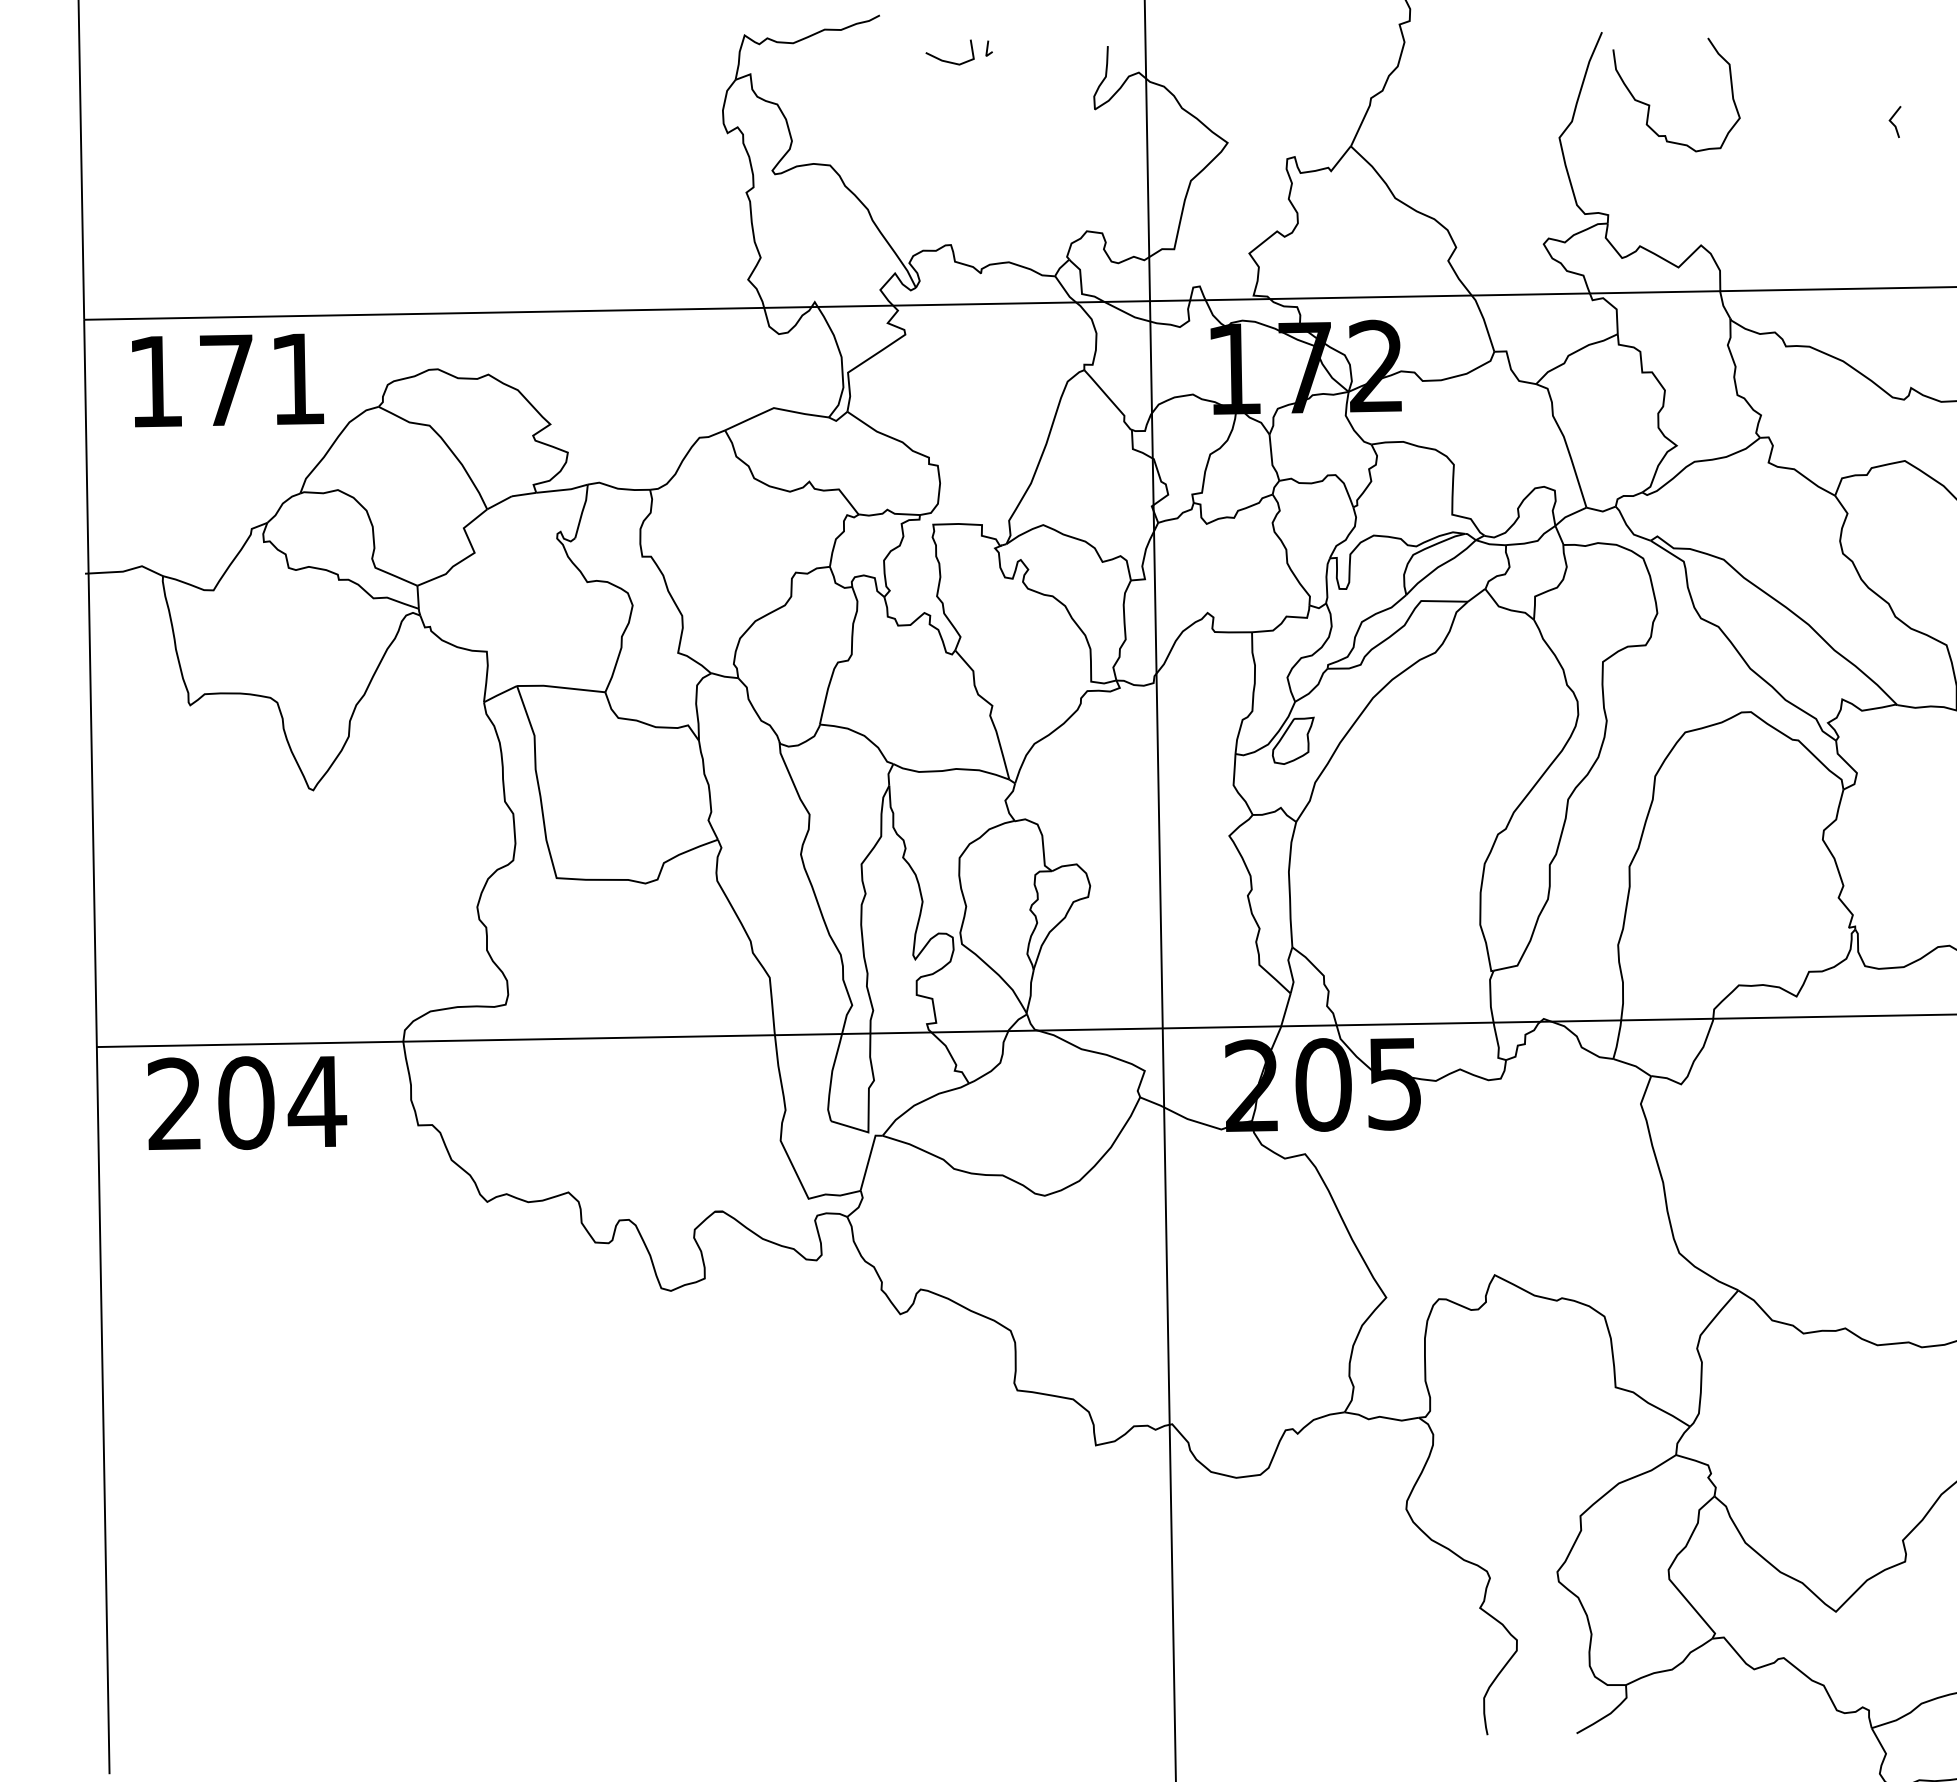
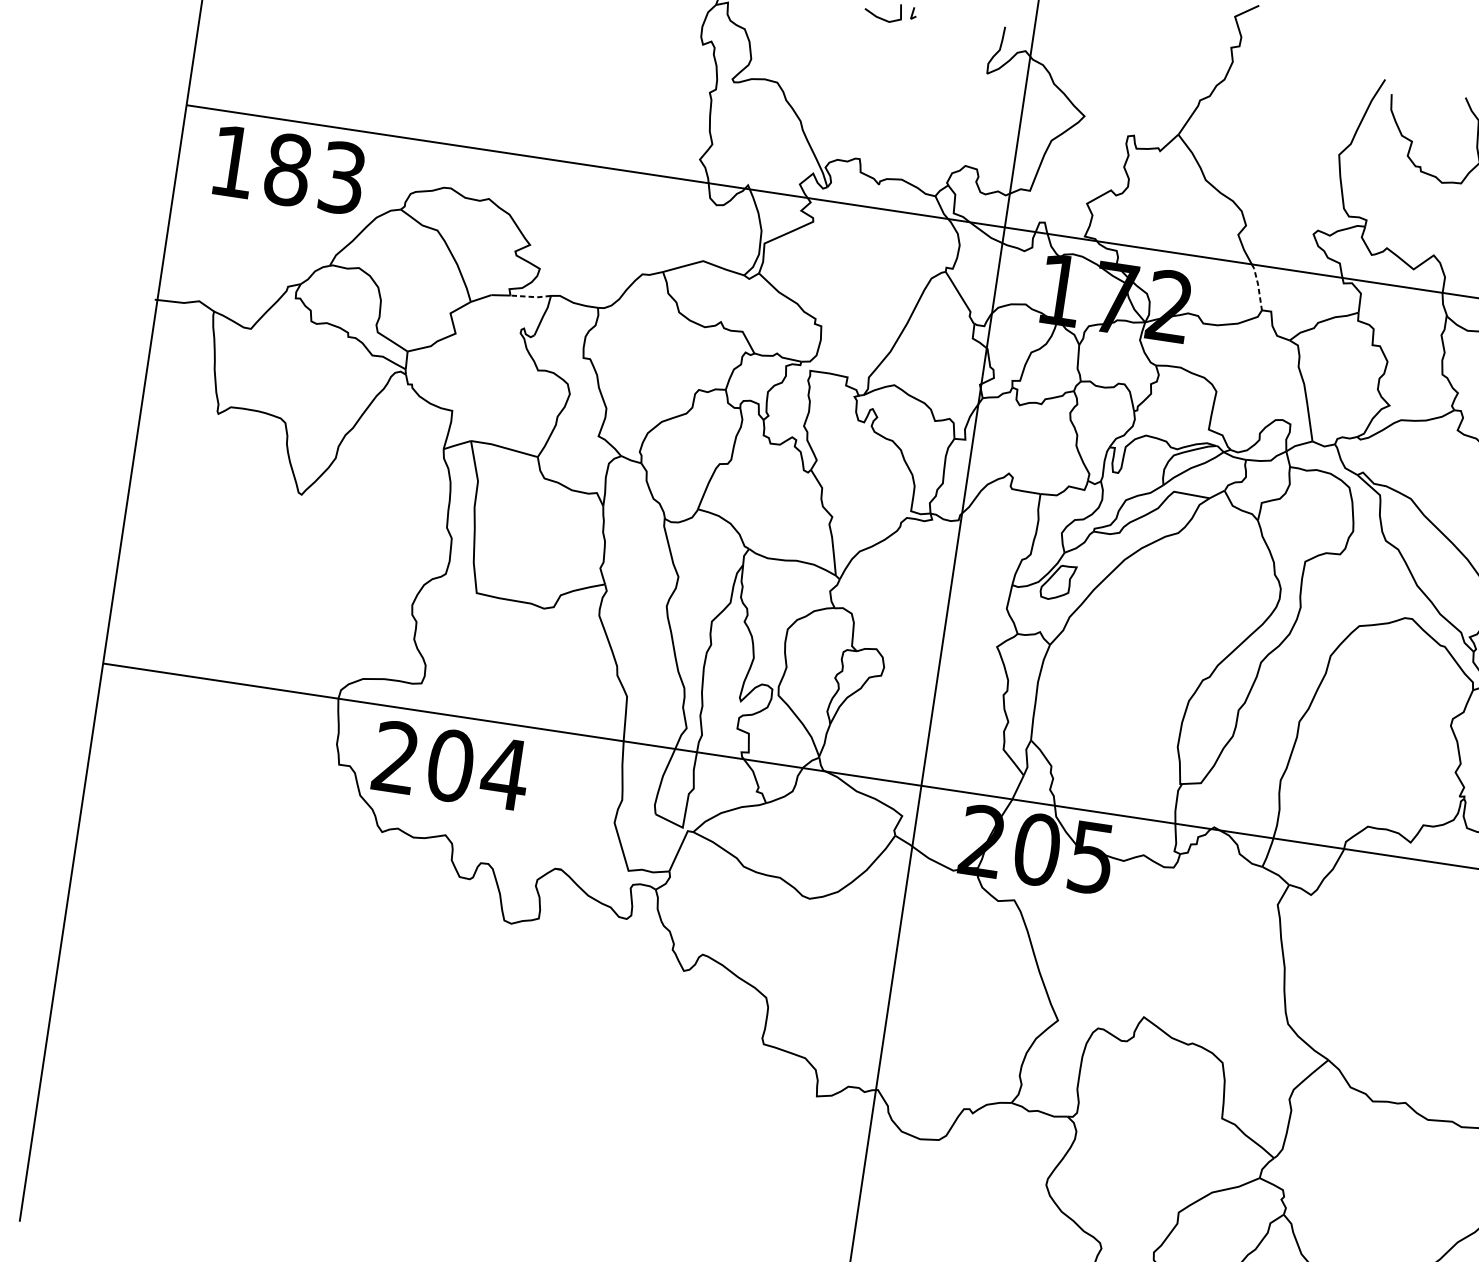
line: (1484, 321) -> (1258, 285), solid -> dashed
text: (261, 379) -> (314, 173), 171 -> 183
line: (562, 490) -> (530, 297), solid -> dashed
text: (247, 1102) -> (451, 765), moved

